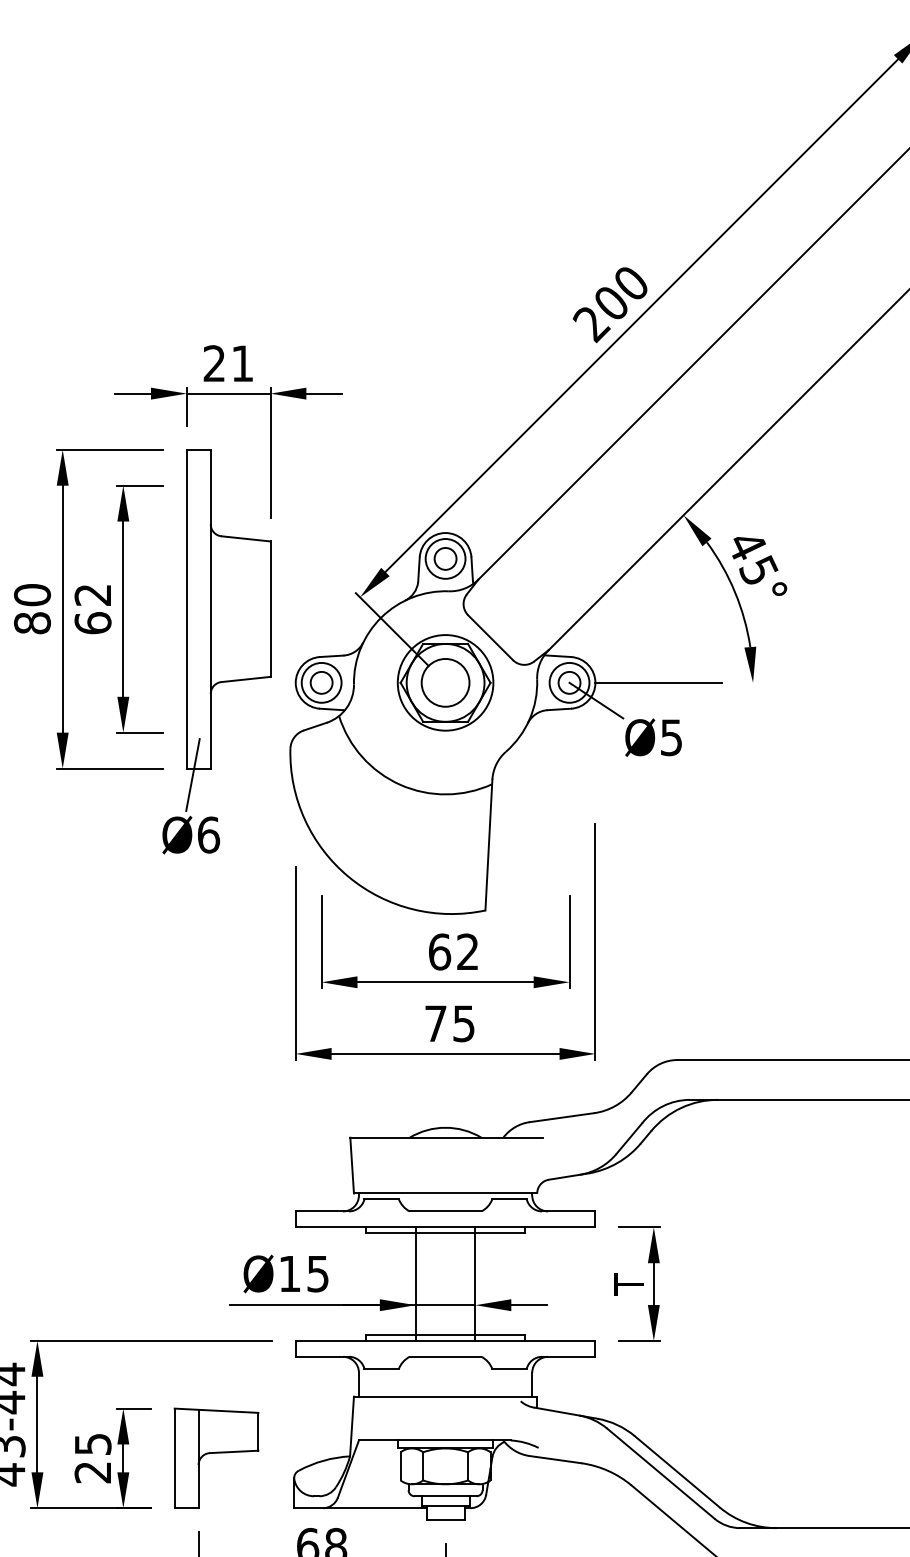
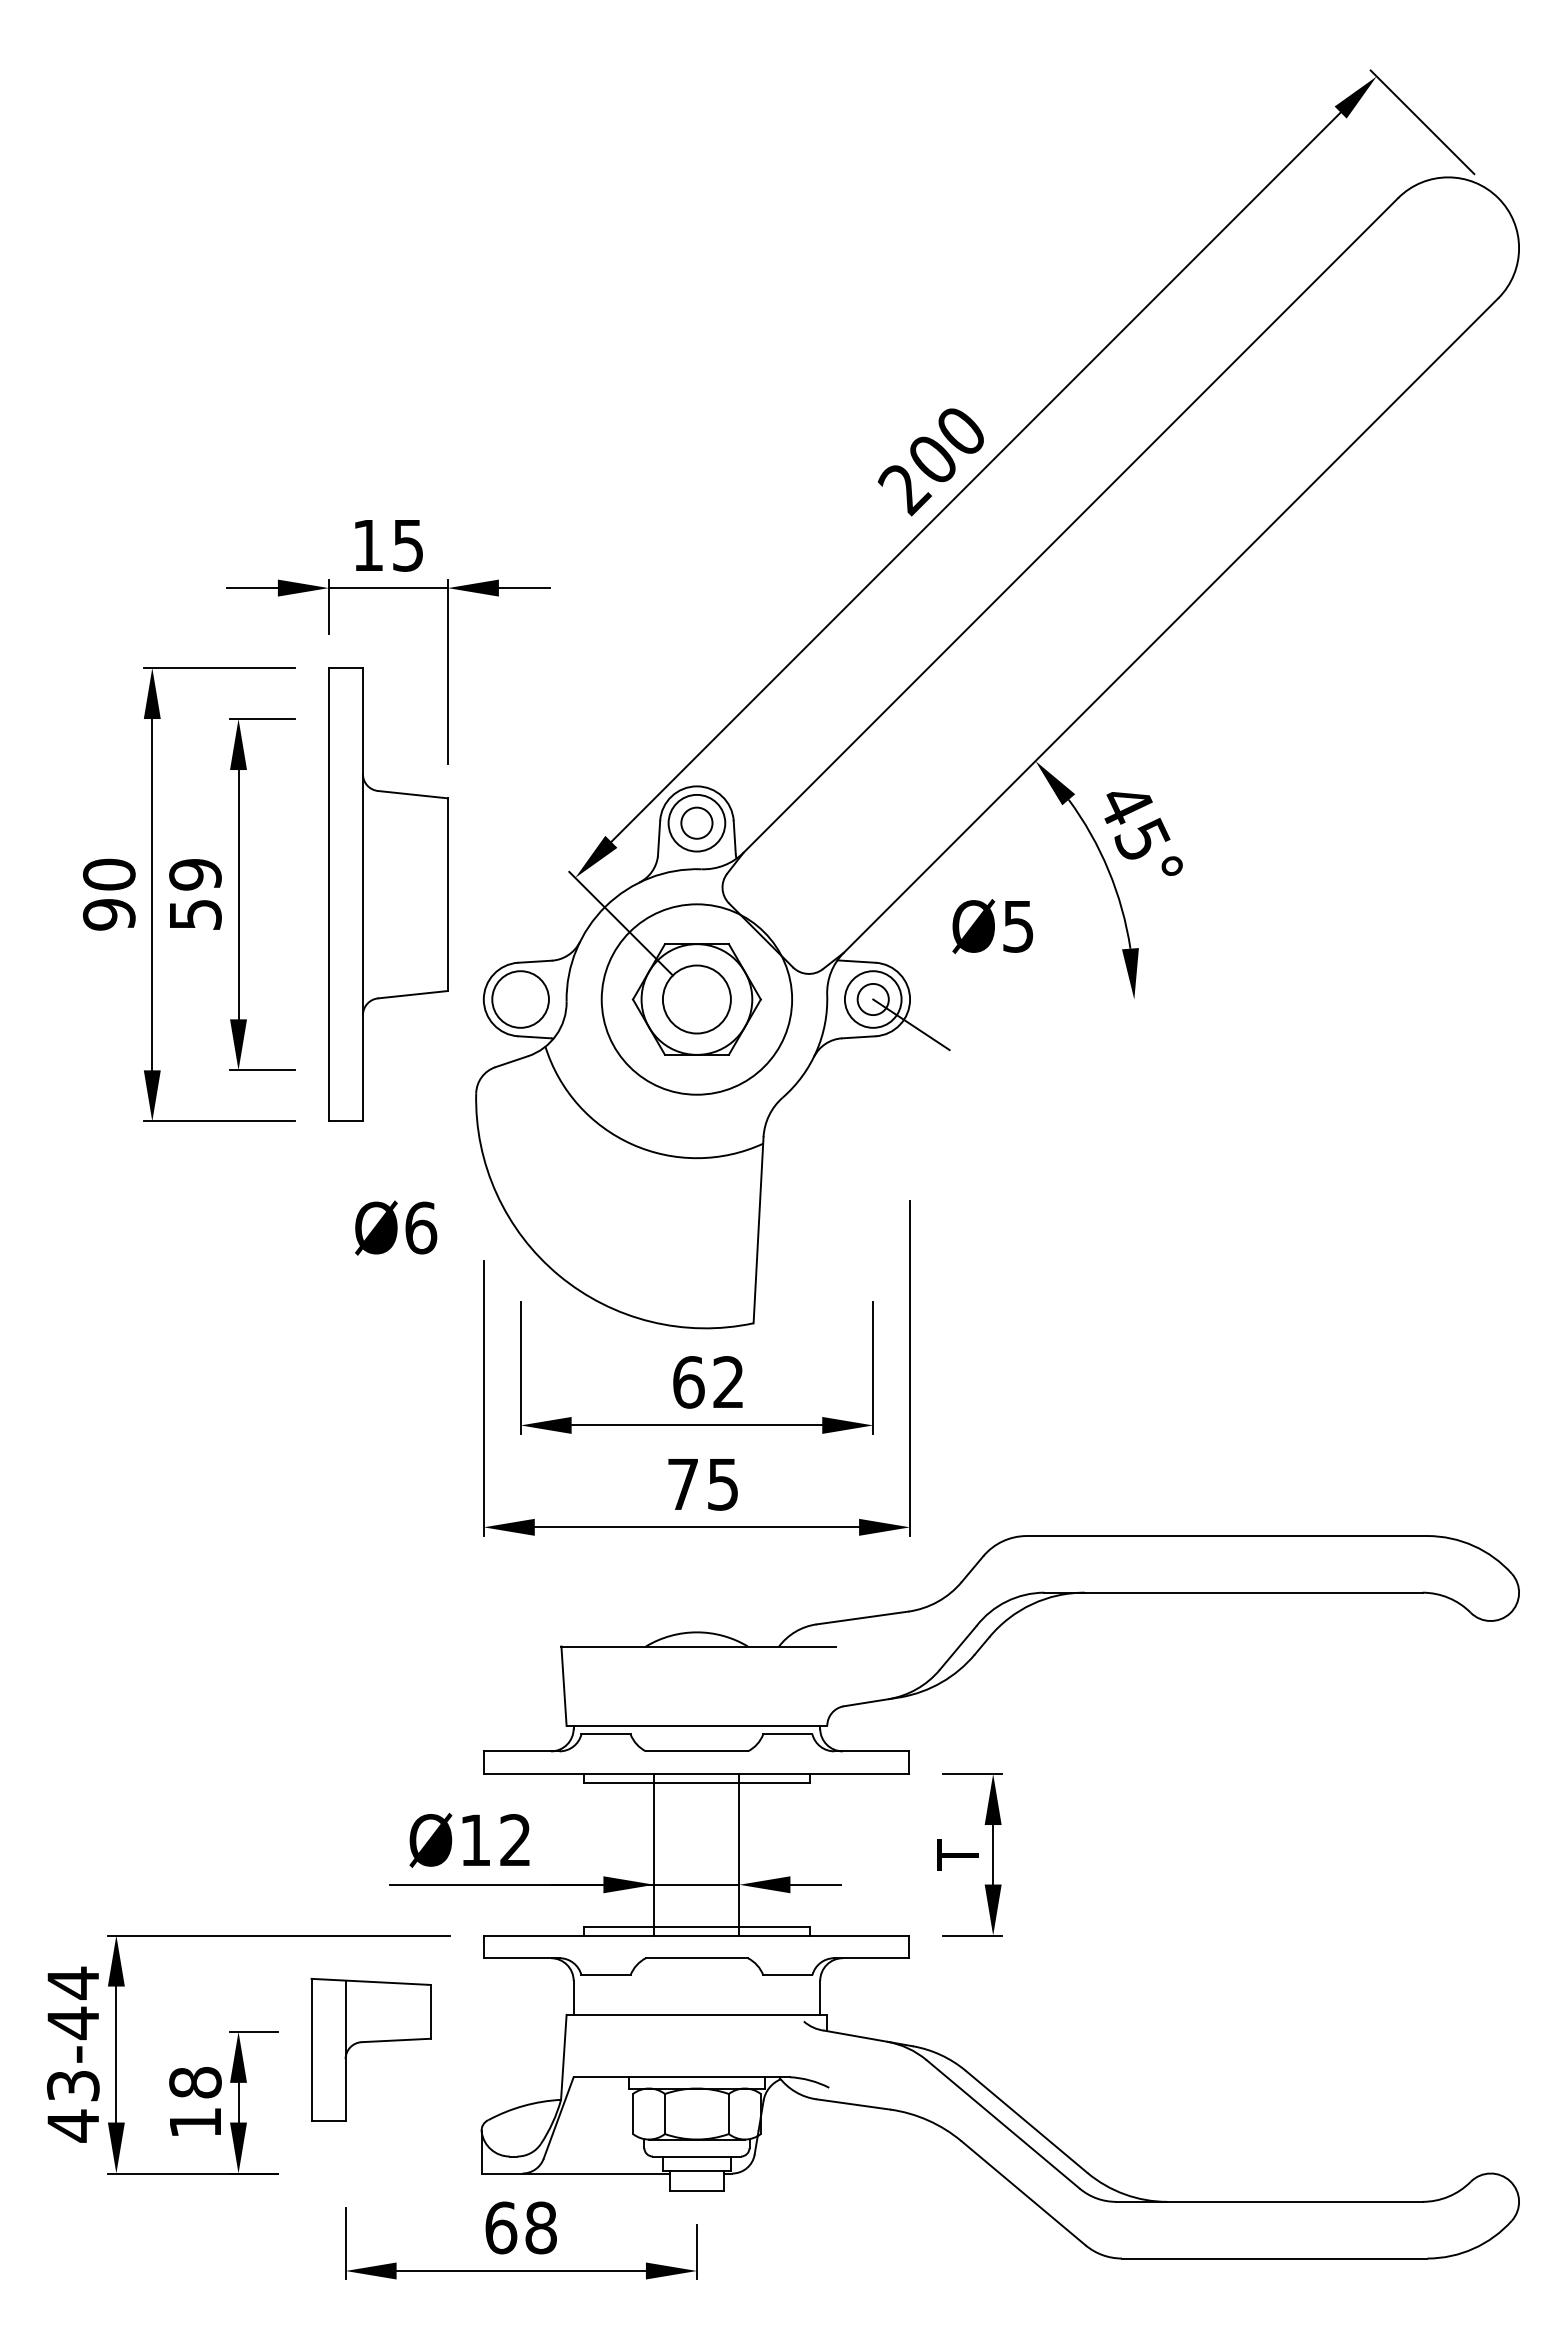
text: (228, 363) -> (387, 545), 21 -> 15
text: (93, 609) -> (195, 894), 62 -> 59
text: (32, 623) -> (109, 914), 80 -> 90
circle: (321, 682) -> (520, 999), removed
circle: (445, 682) -> (696, 999), size x1.4
line: (658, 682) -> (1000, 999), removed
text: (653, 737) -> (992, 926), moved
line: (192, 774) -> (337, 1130), removed
text: (191, 834) -> (396, 1227), moved
text: (318, 1274) -> (515, 1840), Ø15 -> Ø12
part: (216, 1453) -> (370, 2042), moved
text: (93, 1458) -> (195, 2102), 25 -> 18

